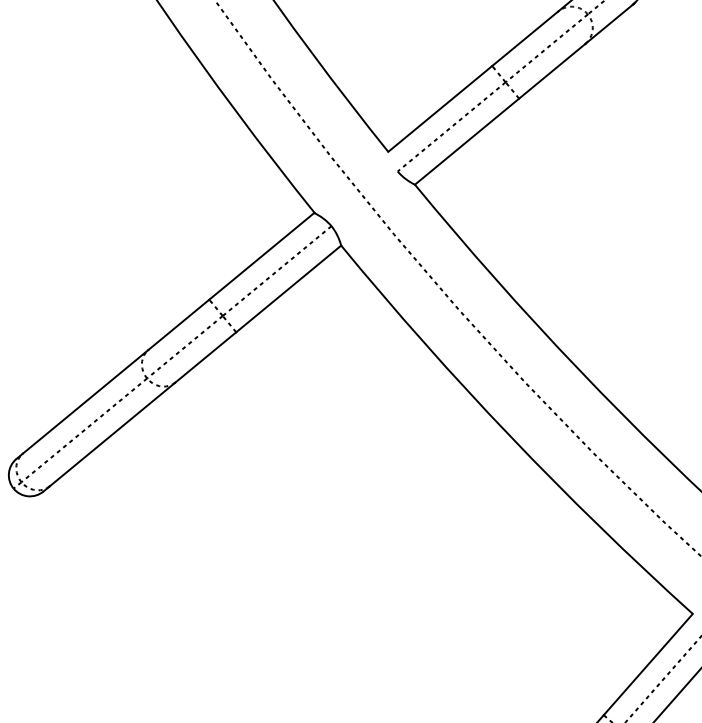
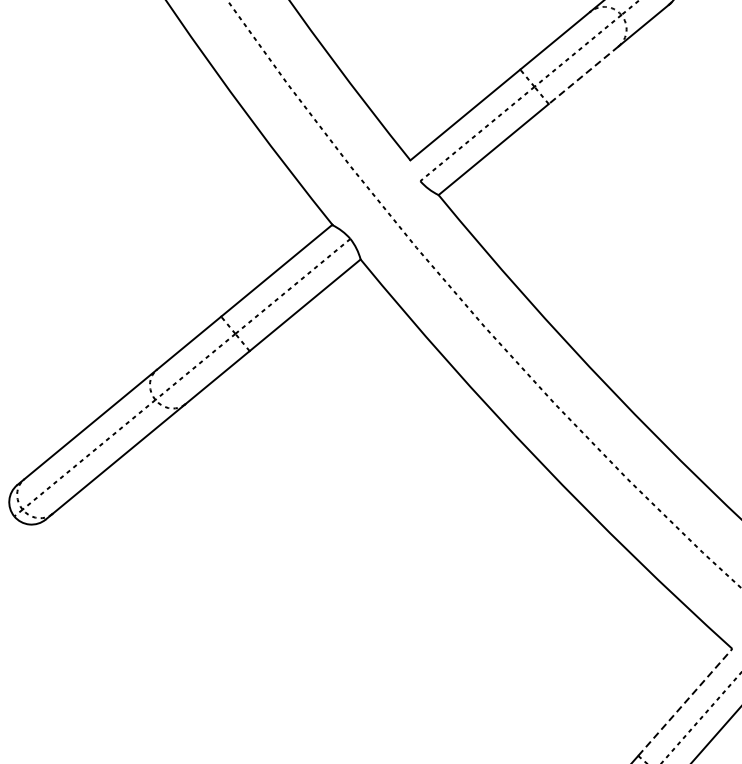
line: (552, 71) -> (584, 75), solid -> dashed
line: (648, 664) -> (685, 702), solid -> dashed

